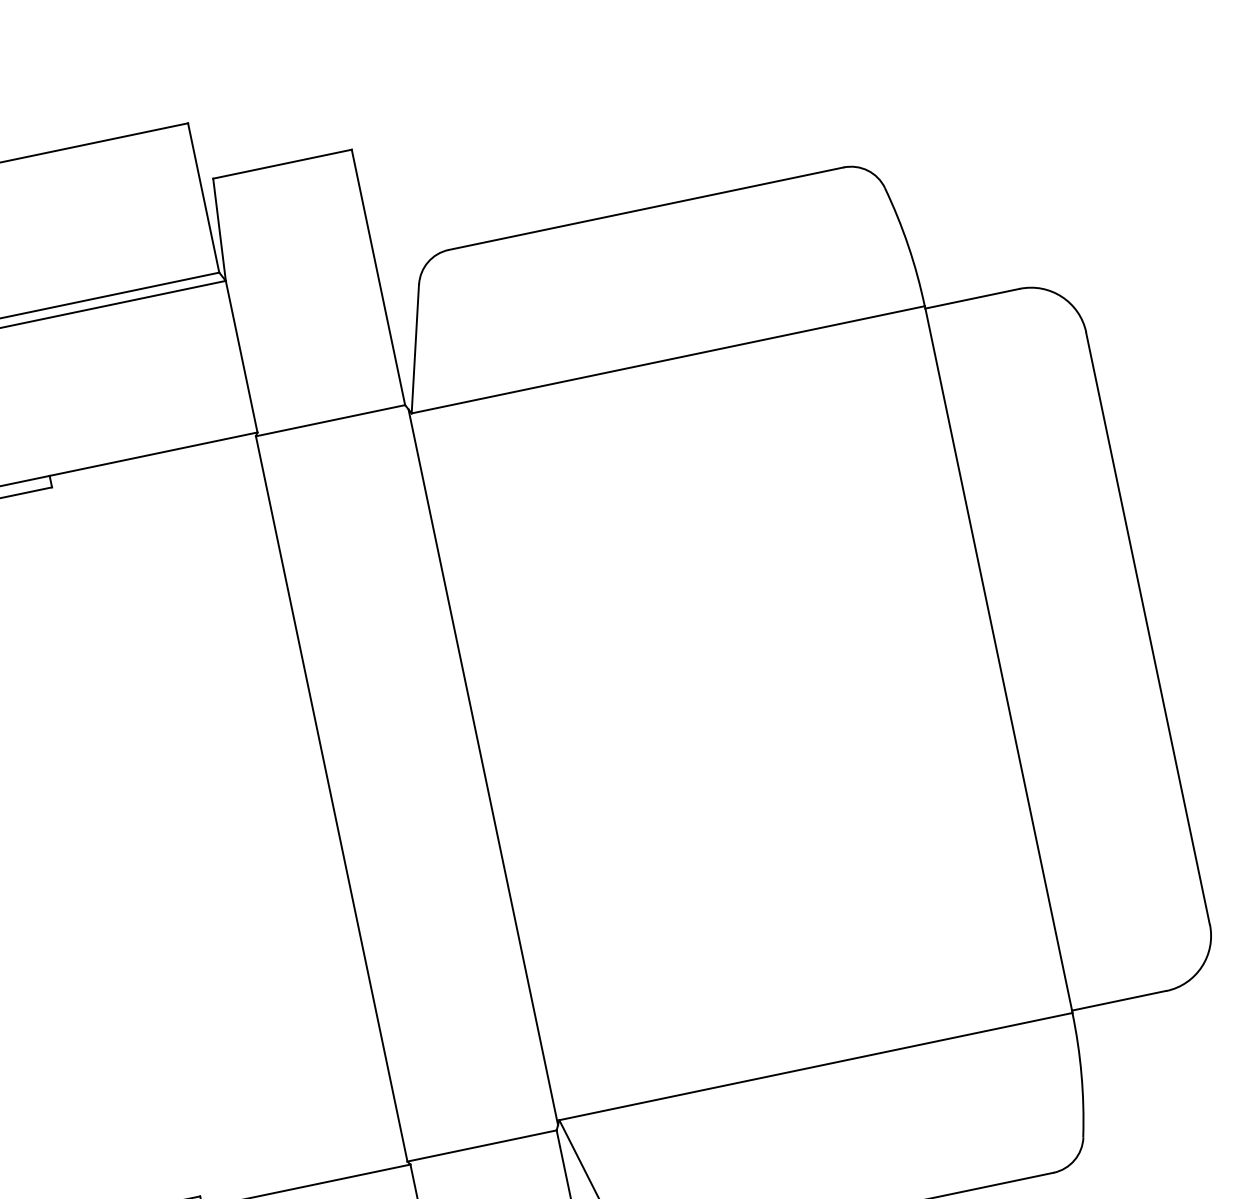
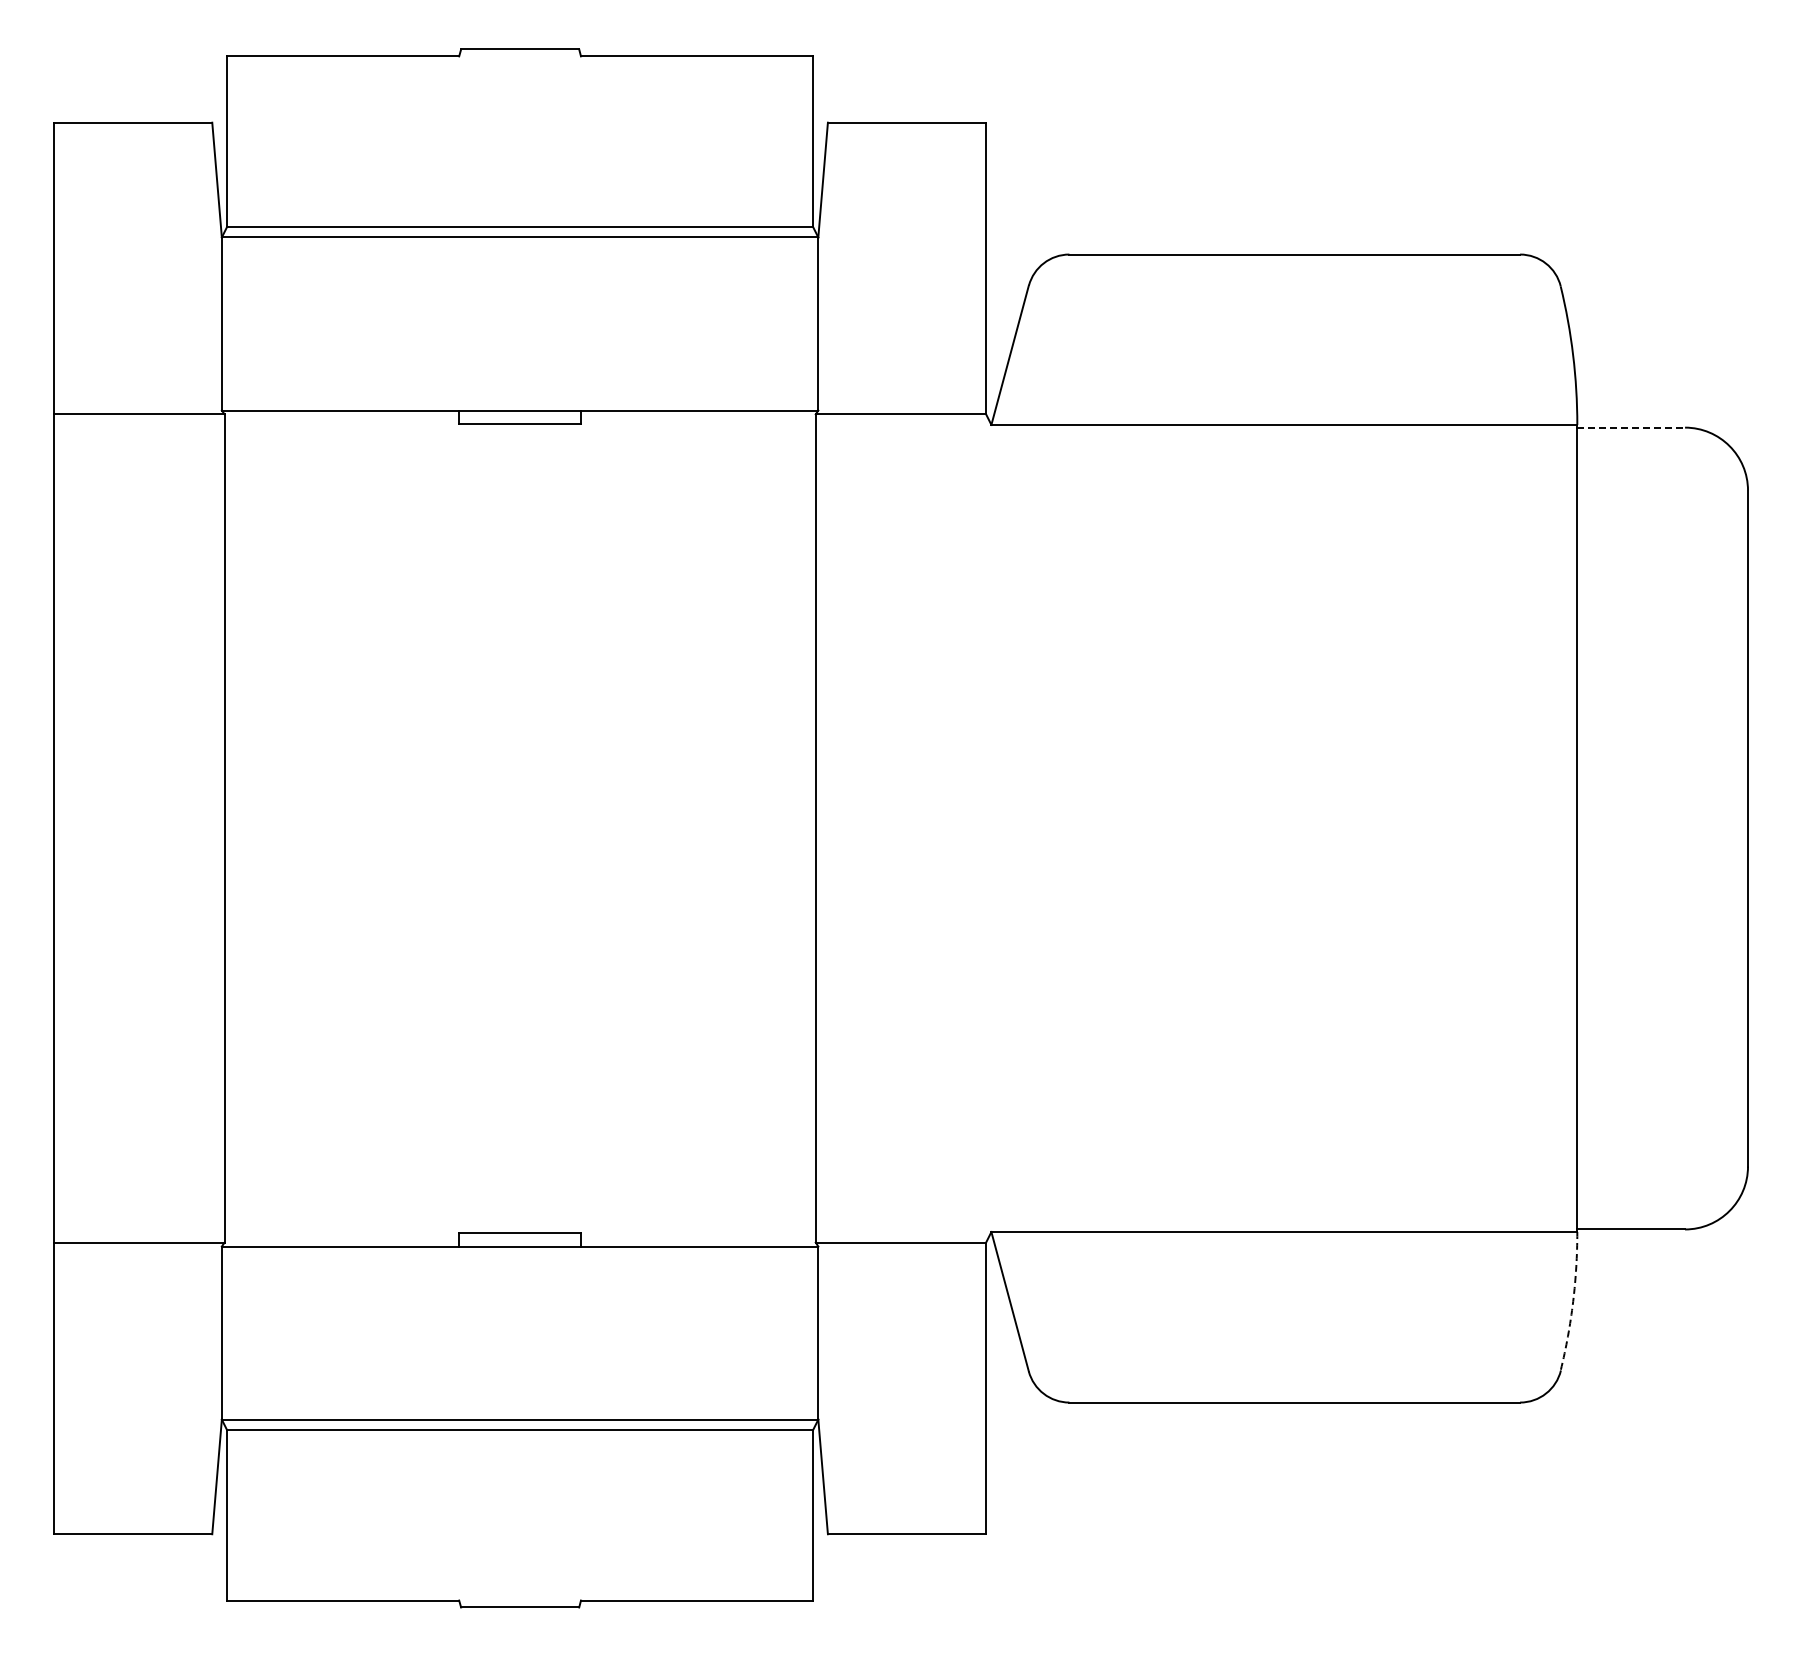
line: (972, 298) -> (1631, 427), solid -> dashed
line: (482, 767) -> (988, 828), removed
arc: (1081, 1074) -> (1573, 1301), solid -> dashed

